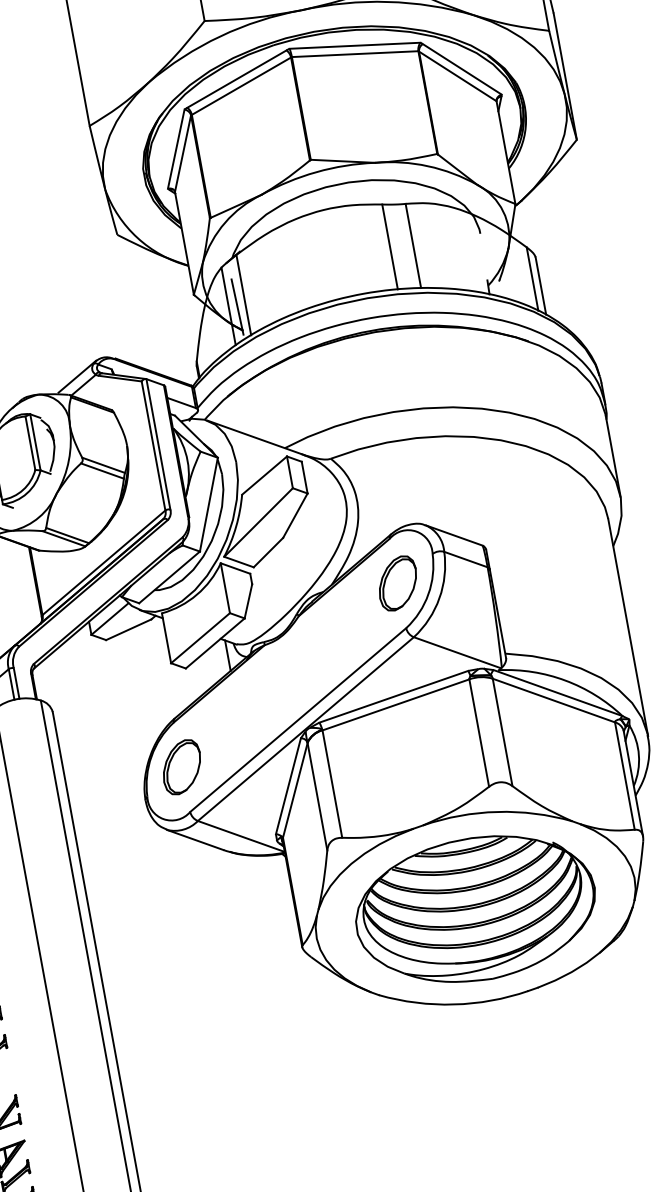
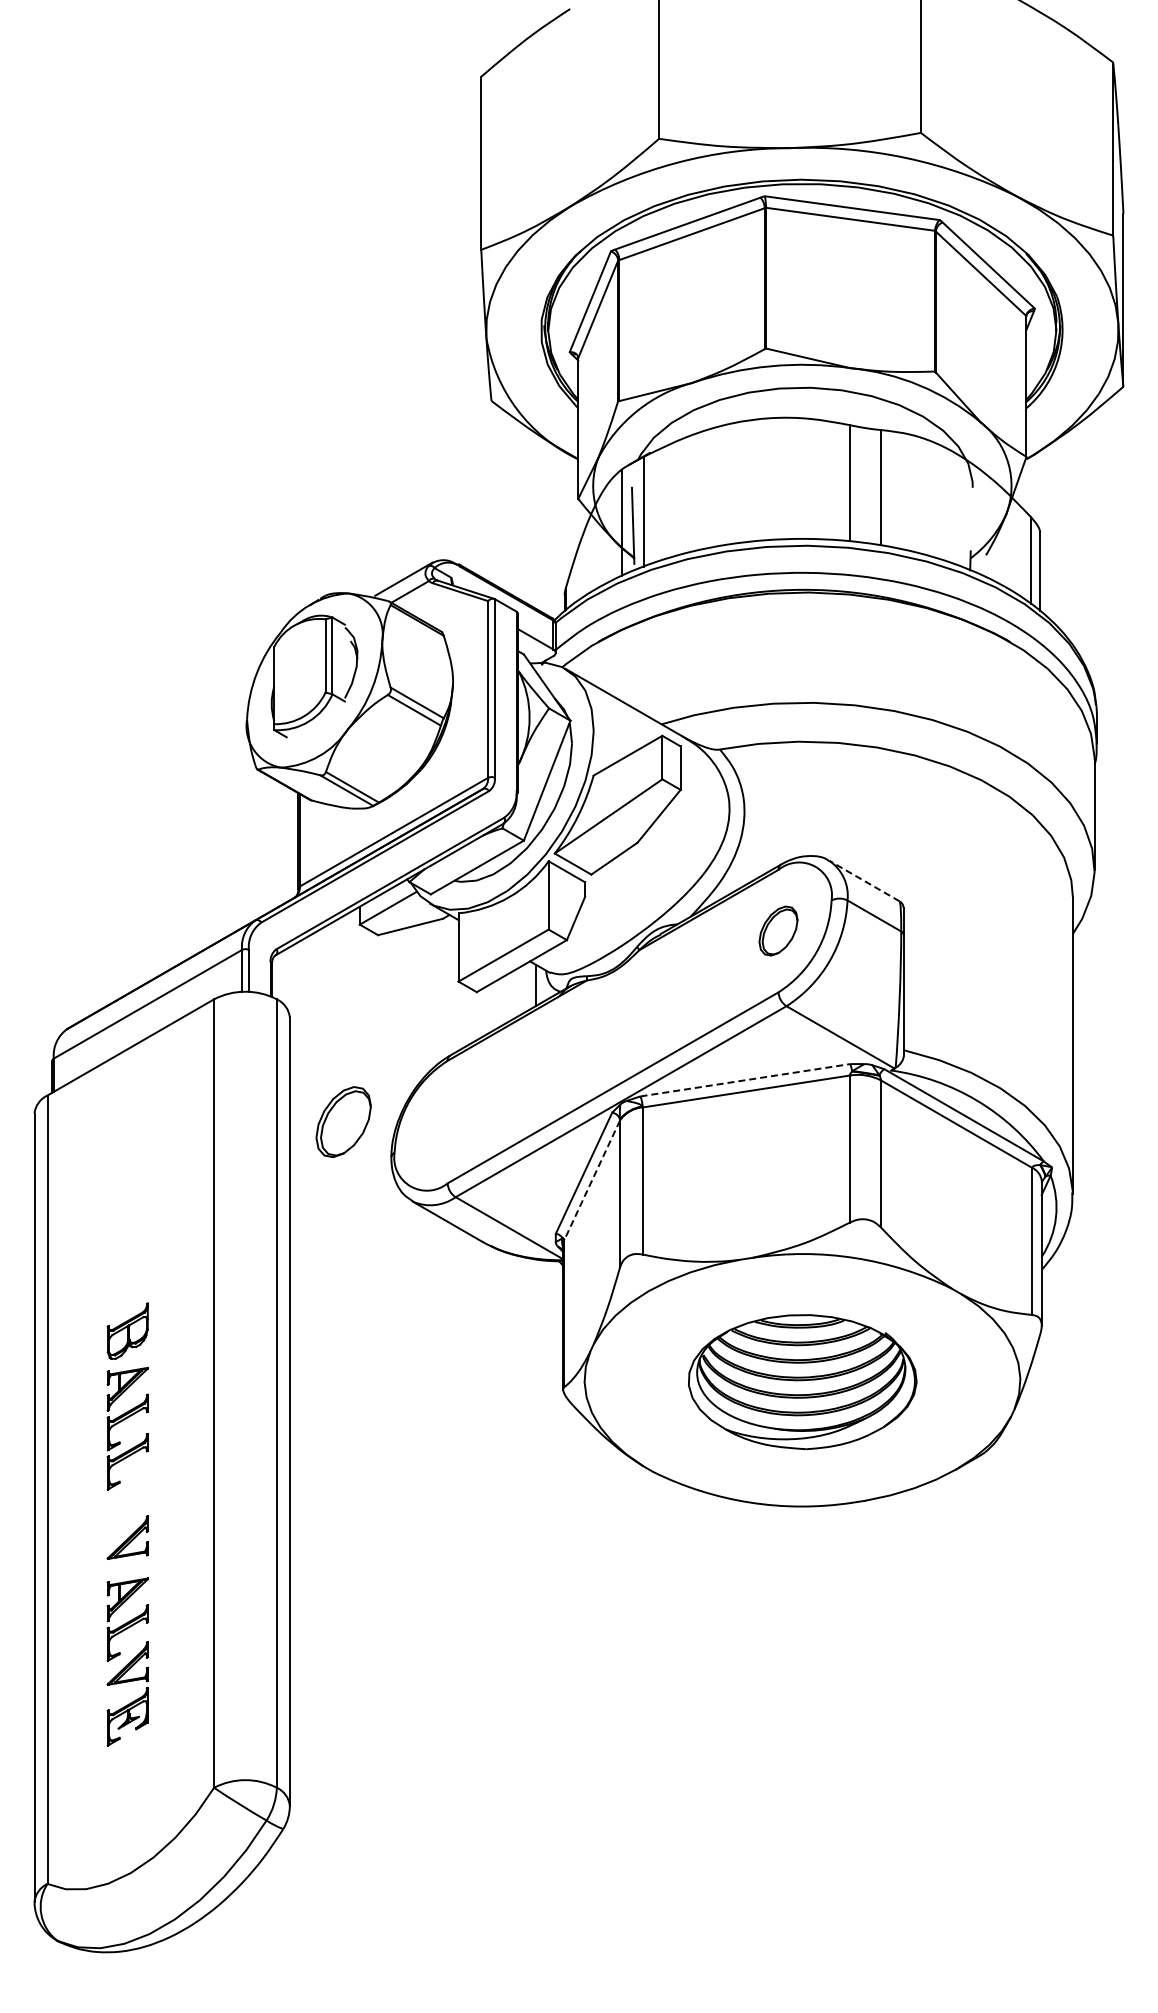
line: (453, 535) -> (864, 880), solid -> dashed
part: (397, 583) -> (778, 930), size x0.7
line: (393, 696) -> (745, 1080), solid -> dashed
part: (181, 766) -> (343, 1121), moved
line: (295, 790) -> (592, 1180), solid -> dashed
part: (475, 909) -> (802, 1381), size x0.7

